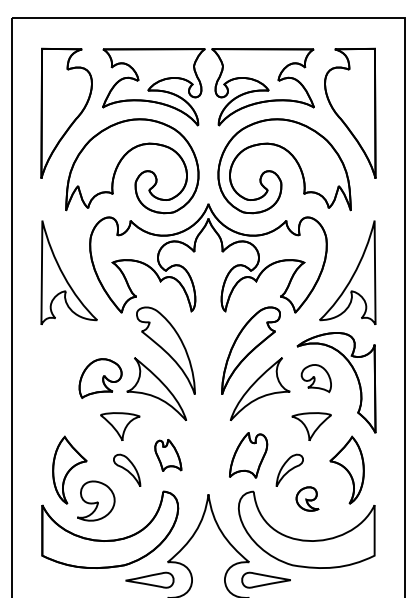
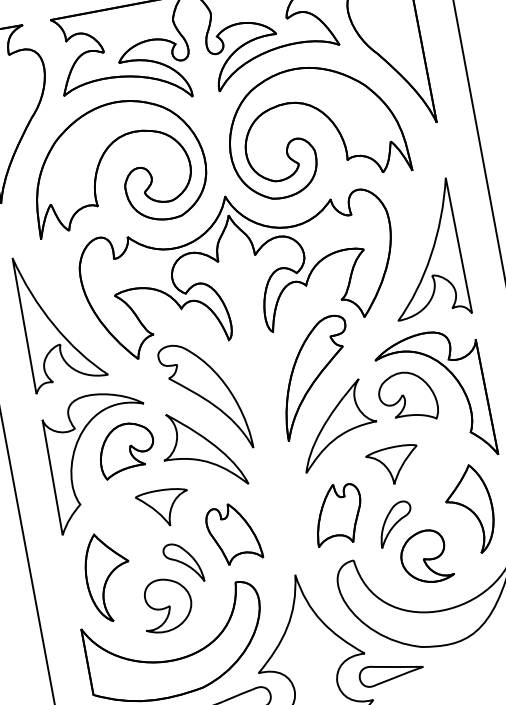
part: (62, 373) -> (75, 452), added
part: (316, 378) -> (408, 397), size x1.43
part: (311, 426) -> (393, 465), moved
part: (167, 455) -> (232, 534), size x1.43
part: (307, 498) -> (425, 556), size x1.67
part: (96, 500) -> (167, 604), moved

